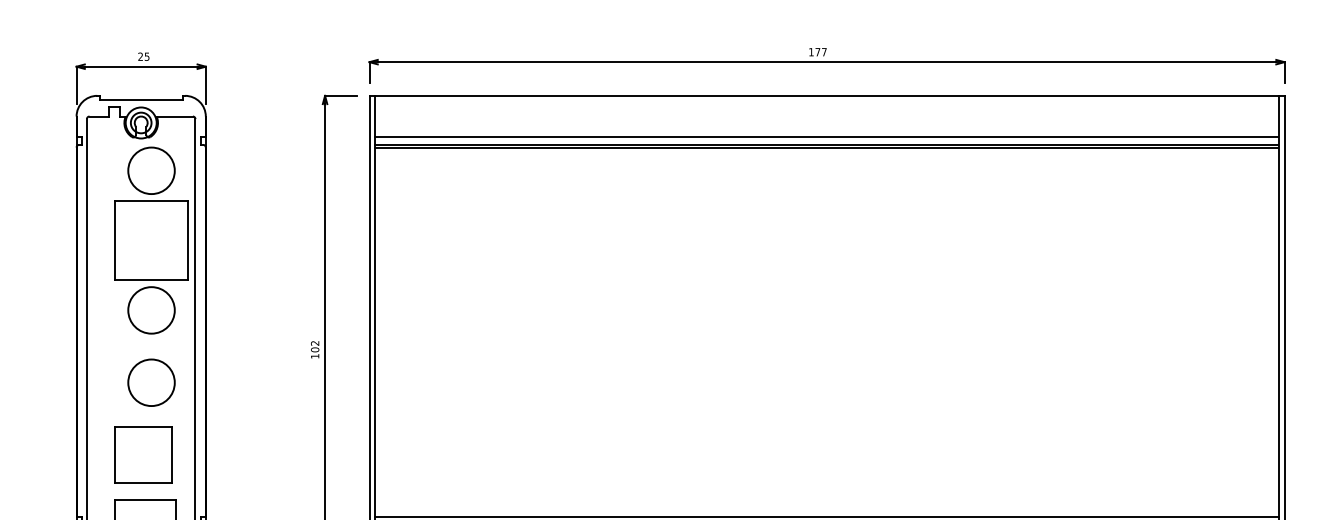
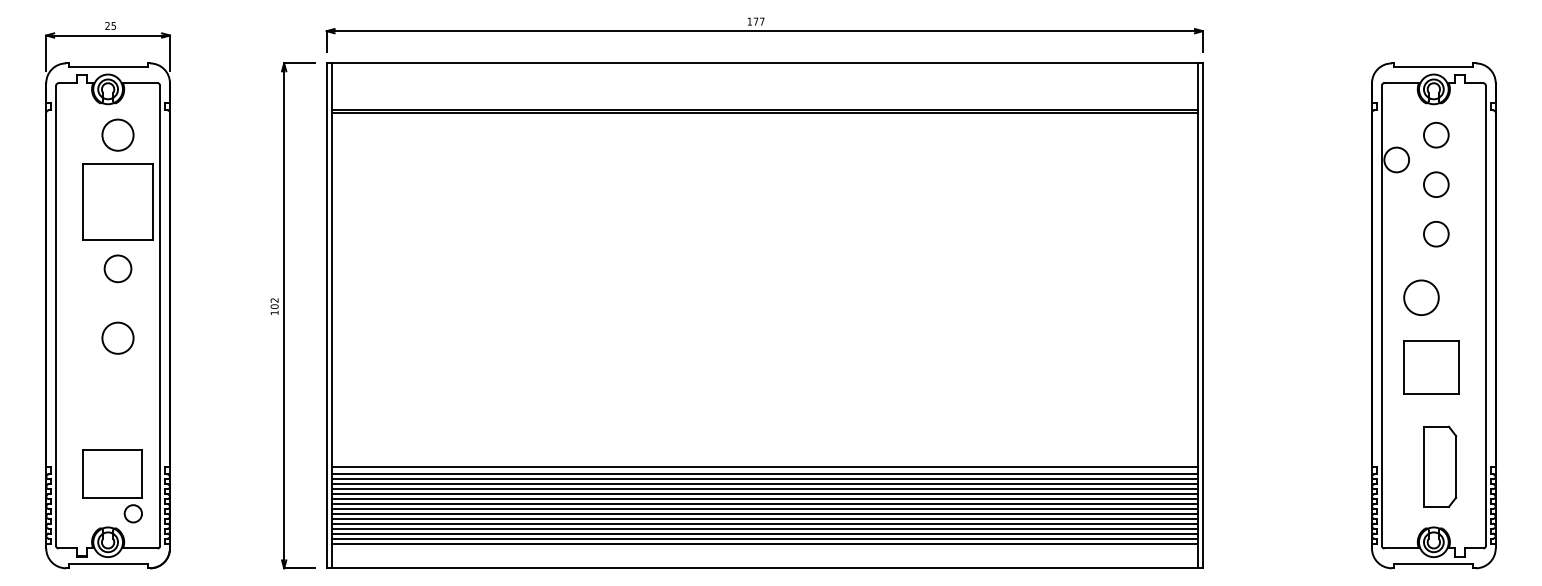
line: (825, 137) -> (763, 103), removed
circle: (151, 170) -> (117, 134), size x0.7
circle: (151, 310) -> (117, 268), size x0.6
circle: (151, 383) -> (117, 338), size x0.7
part: (143, 455) -> (110, 407), removed

